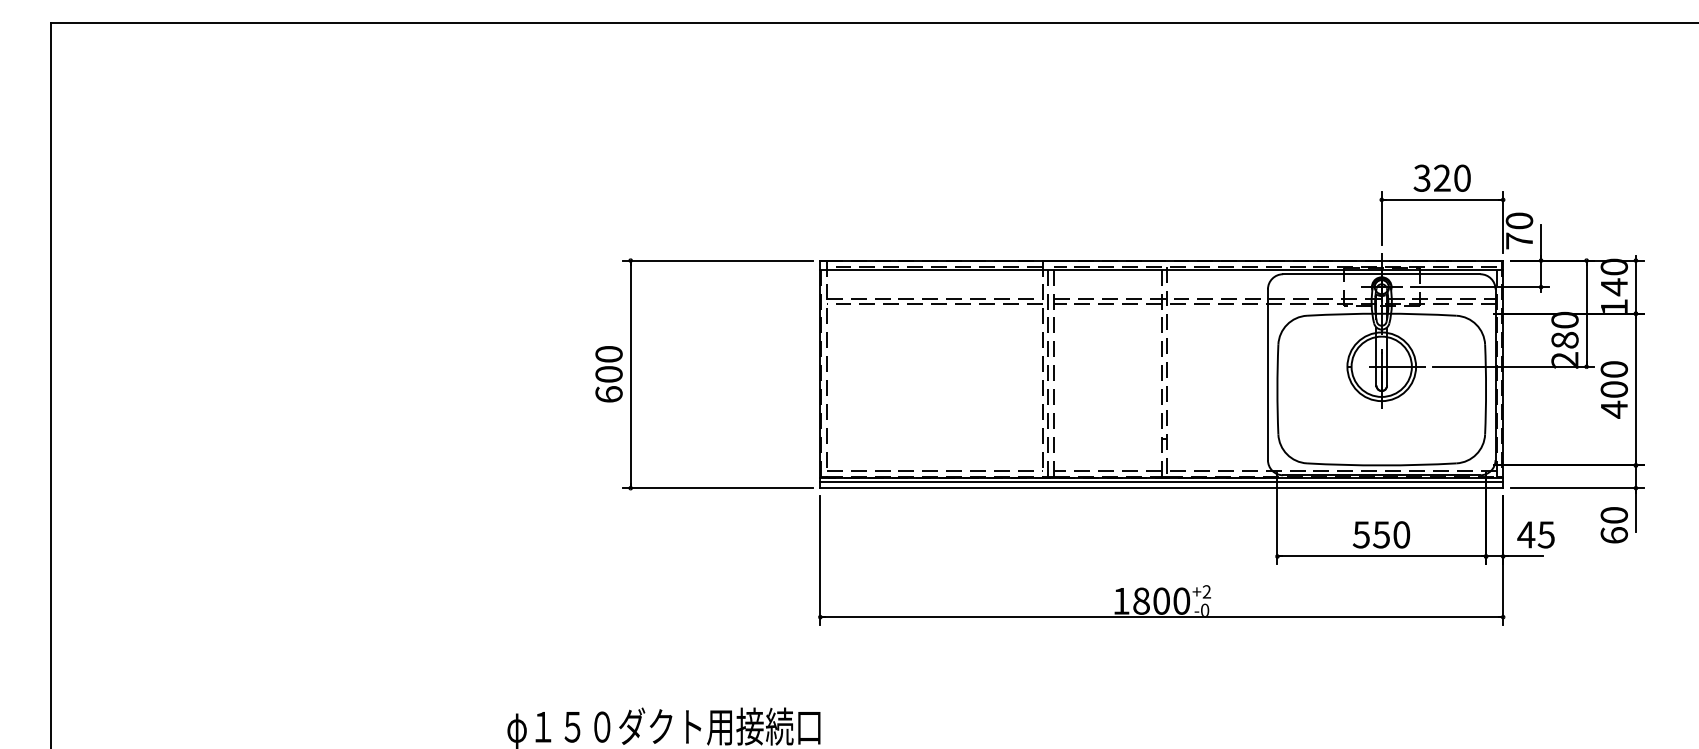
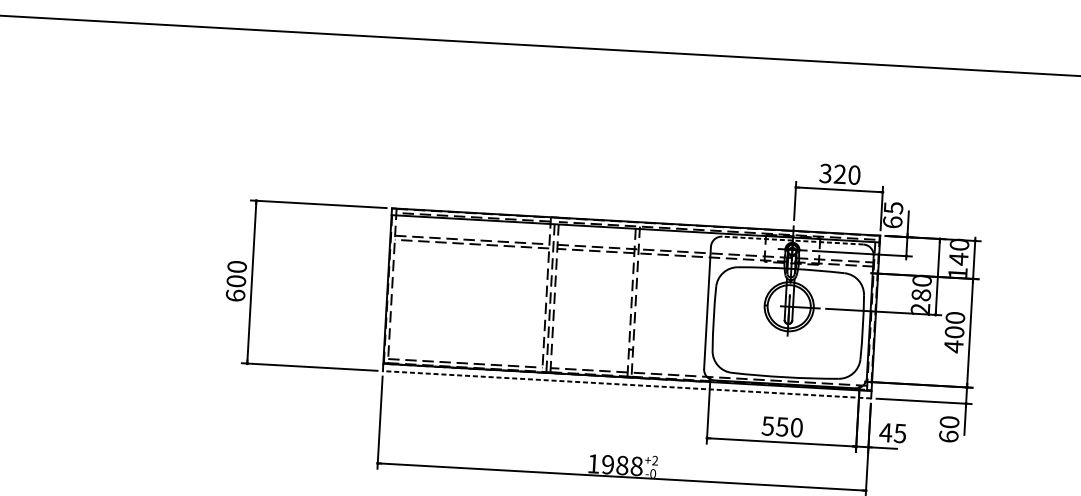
text: (1519, 230) -> (893, 214), 70 -> 65
line: (1381, 274) -> (792, 240), solid -> dashed
line: (1161, 481) -> (627, 379), removed
line: (1161, 488) -> (626, 384), solid -> dashed
text: (1161, 600) -> (622, 465), 1800 -> 1988

